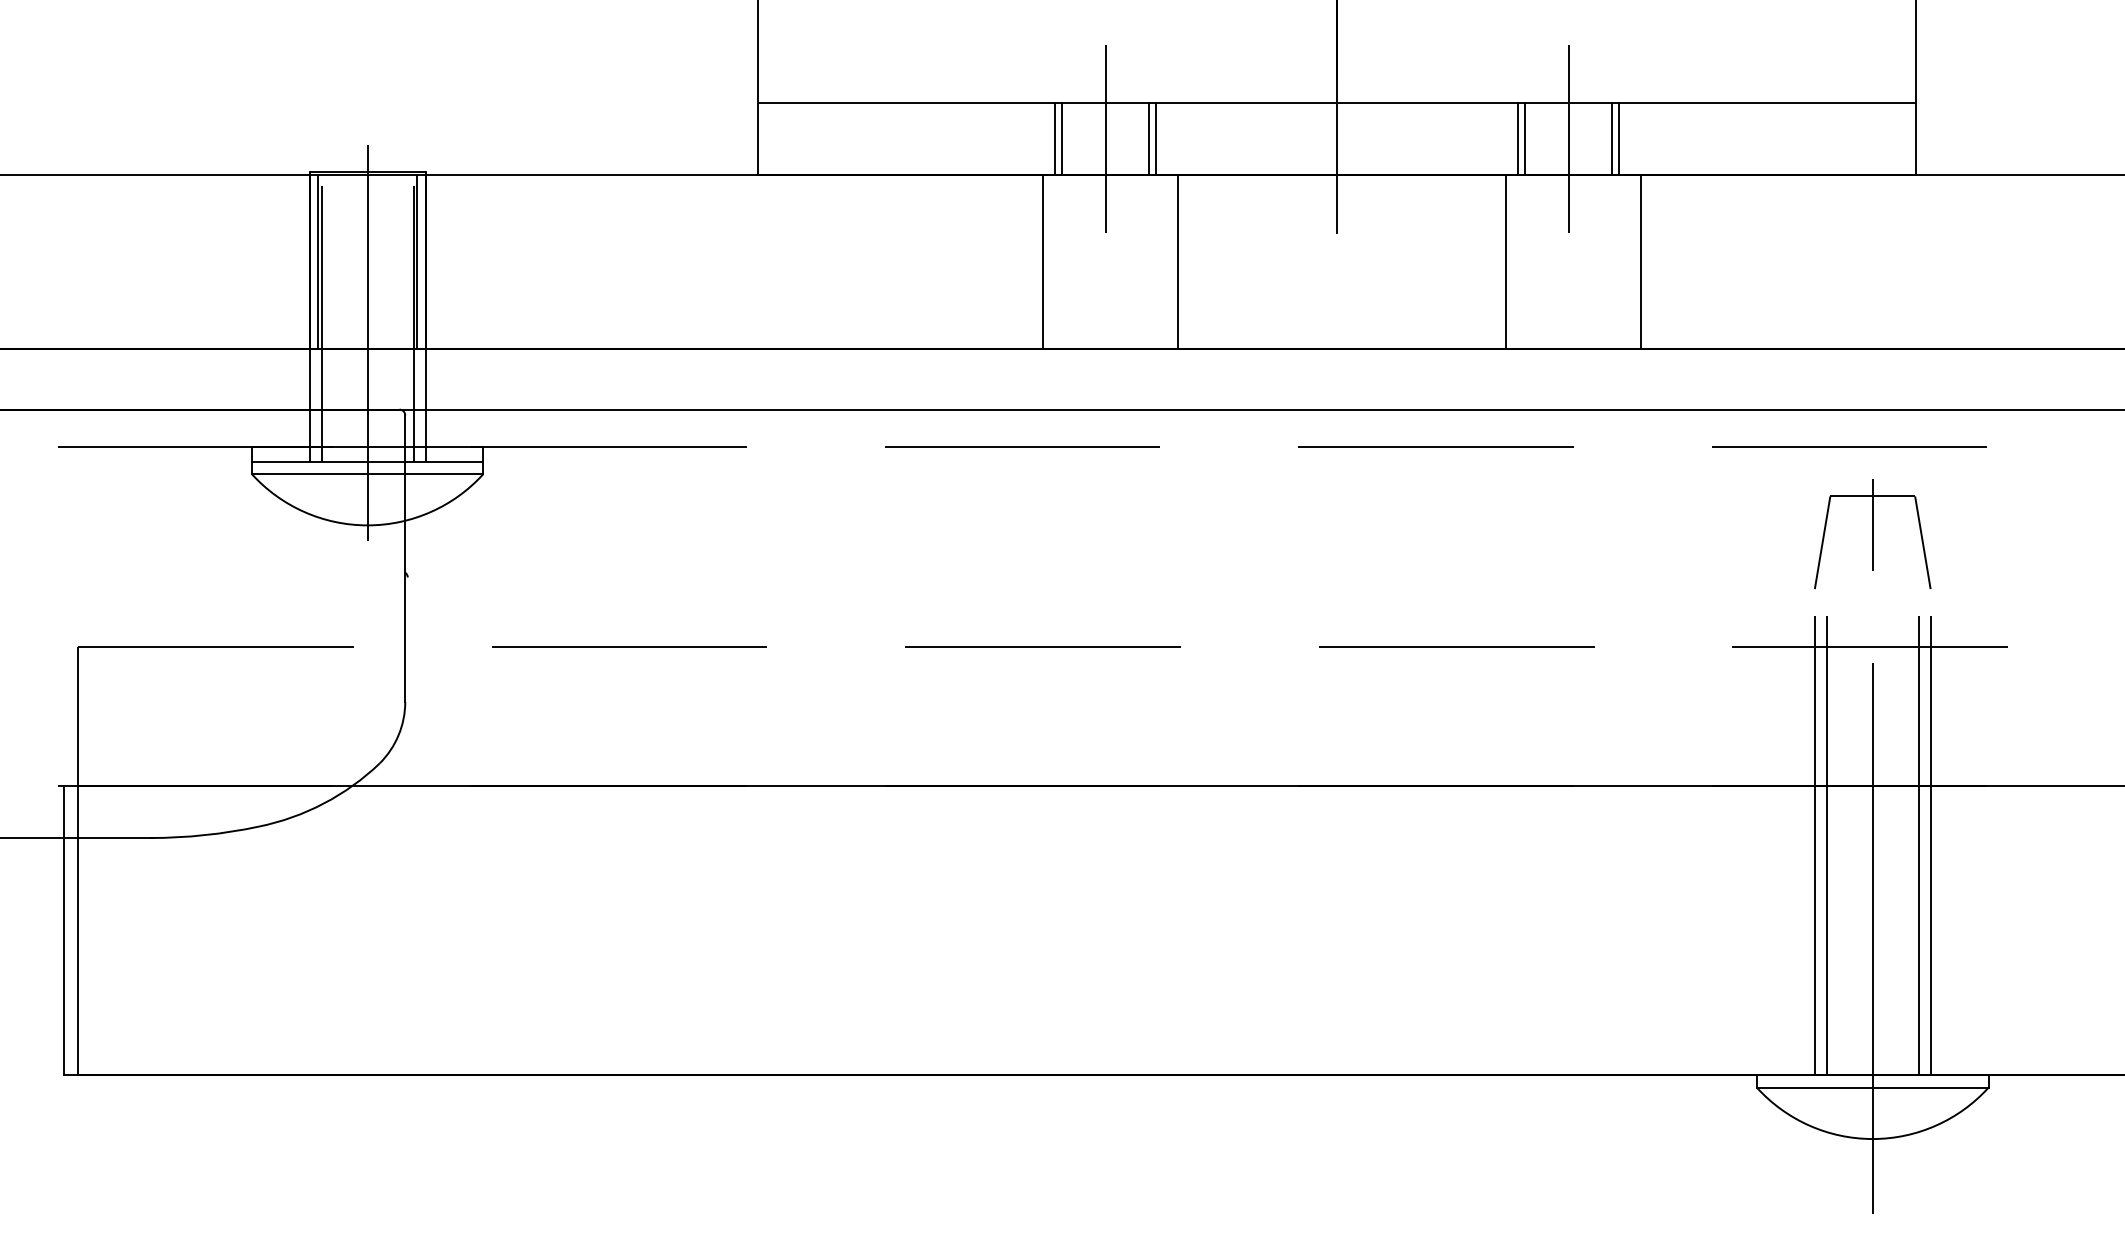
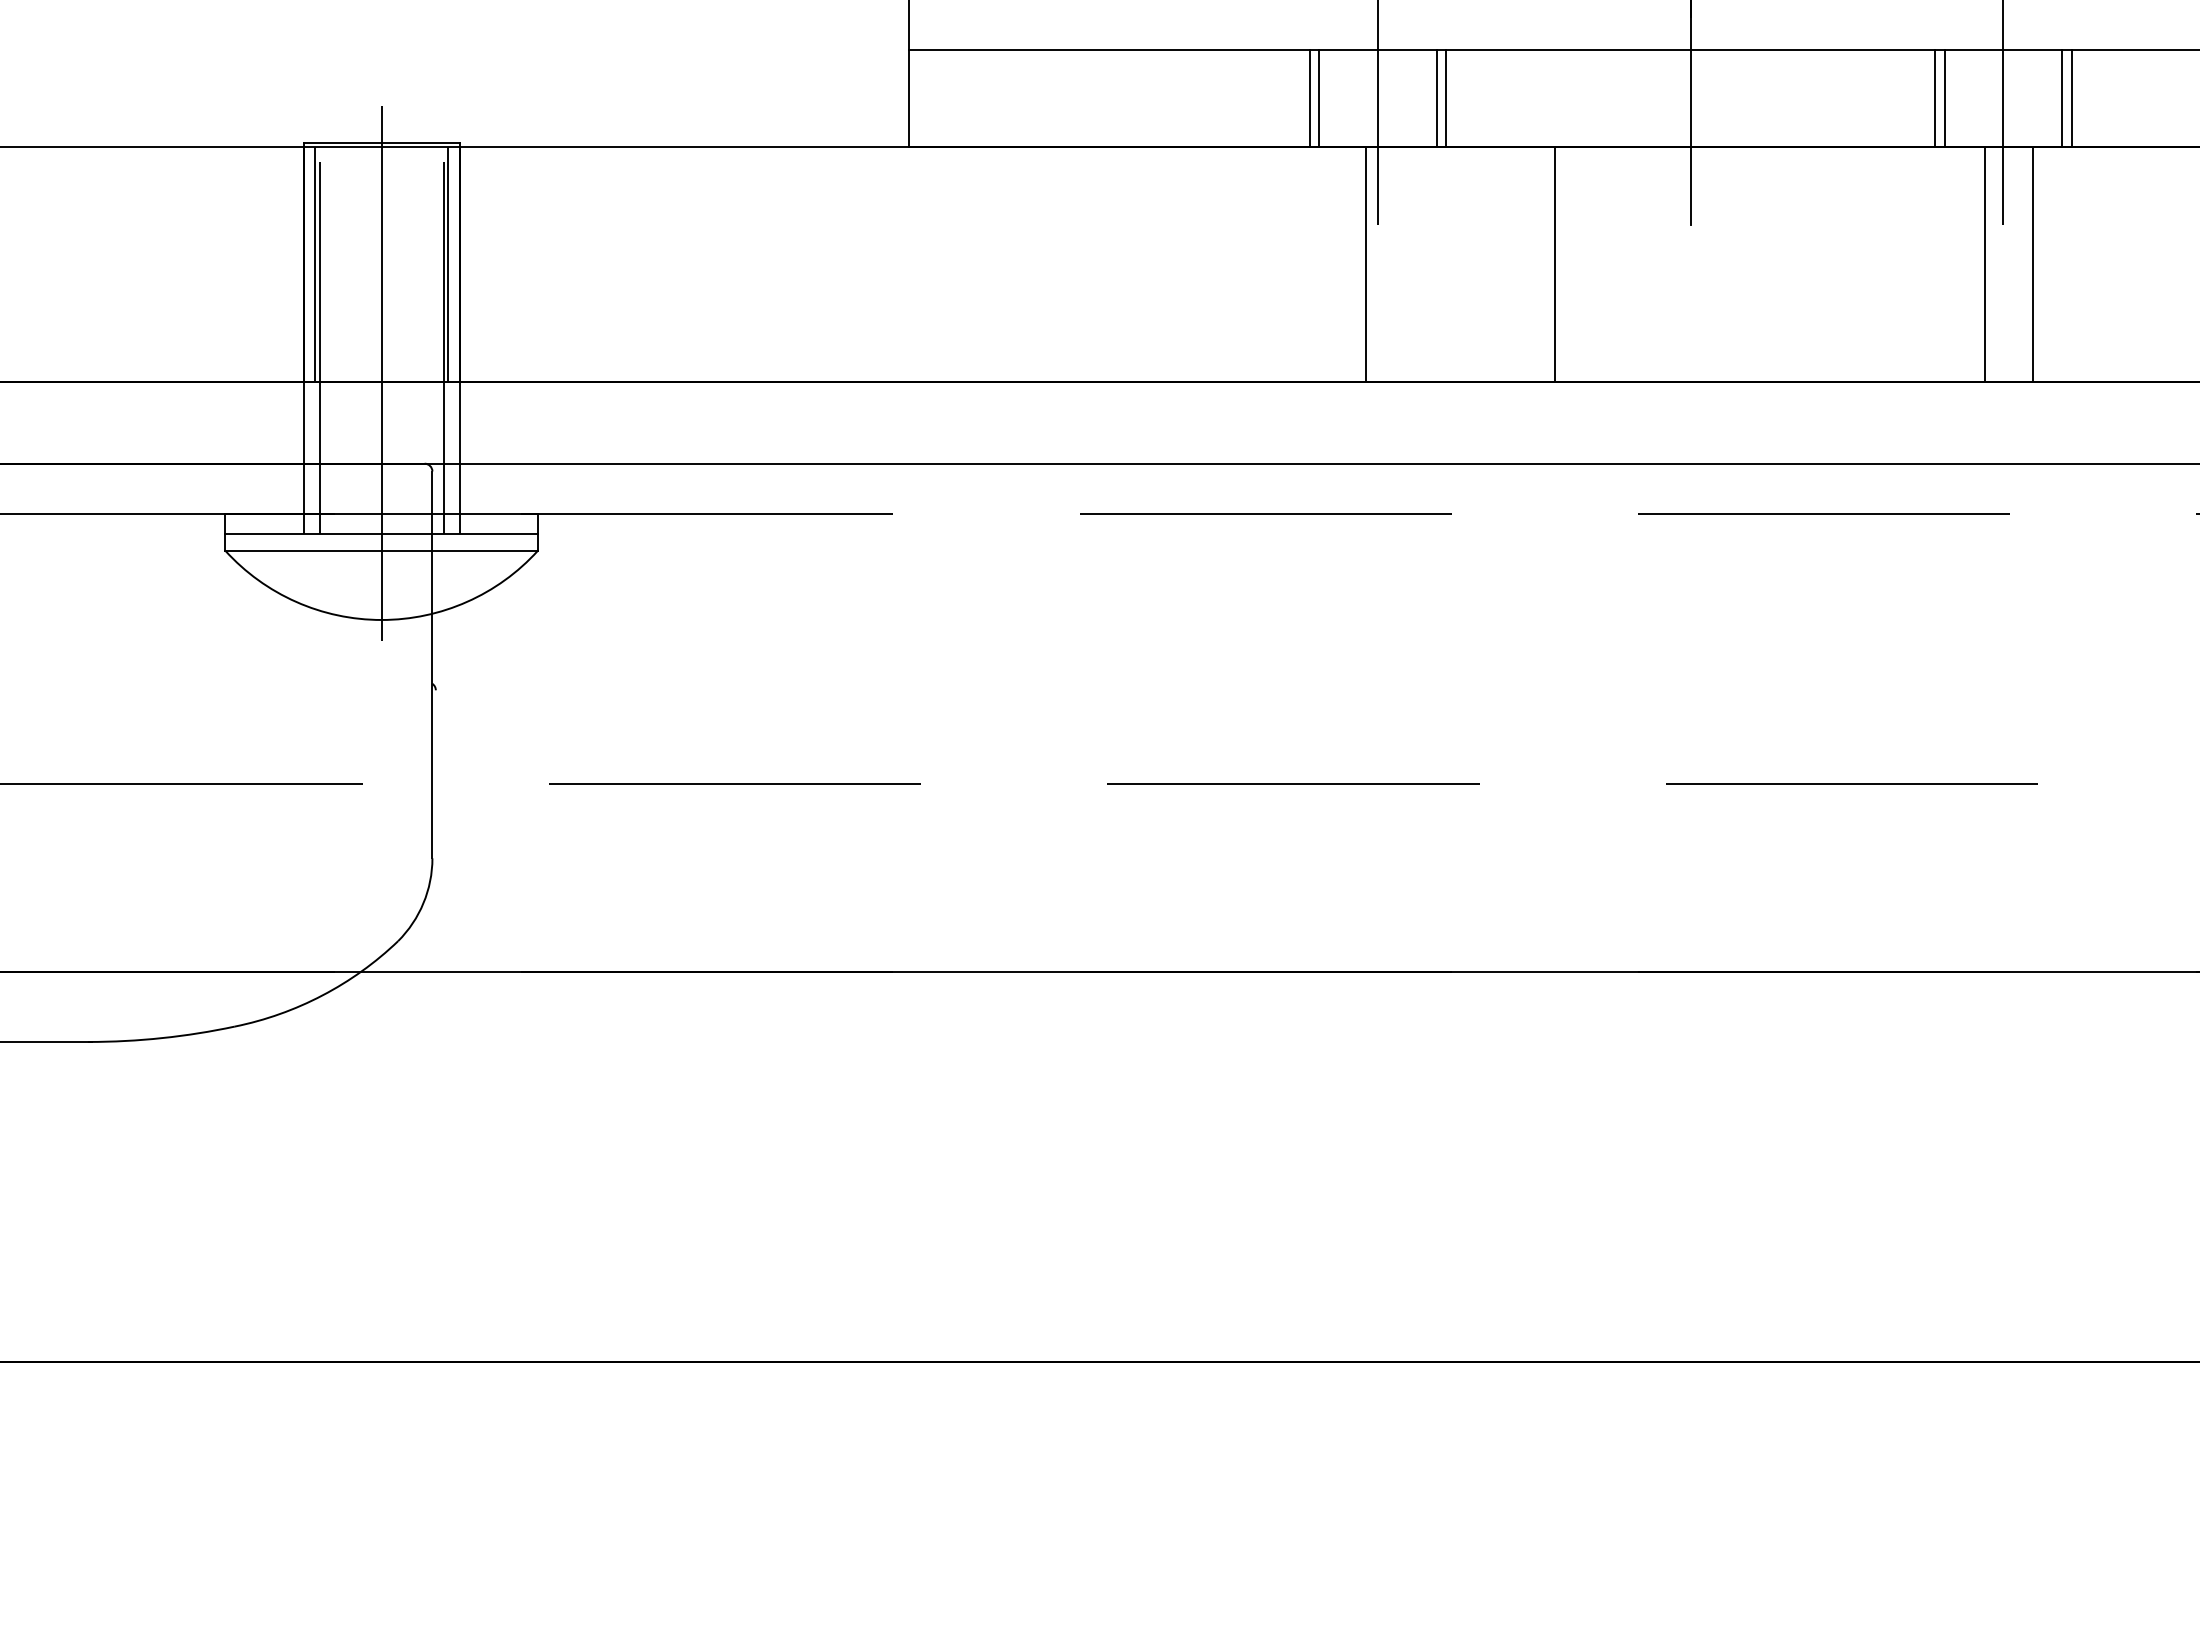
line: (1043, 261) -> (1366, 263), moved
line: (1178, 261) -> (1555, 263), moved
line: (1506, 261) -> (1985, 263), moved
line: (1641, 261) -> (2033, 263), moved

